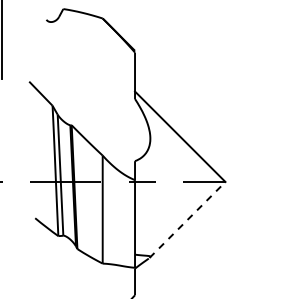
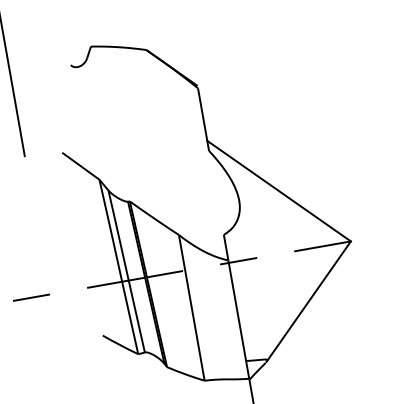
line: (187, 219) -> (308, 301), dashed -> solid

